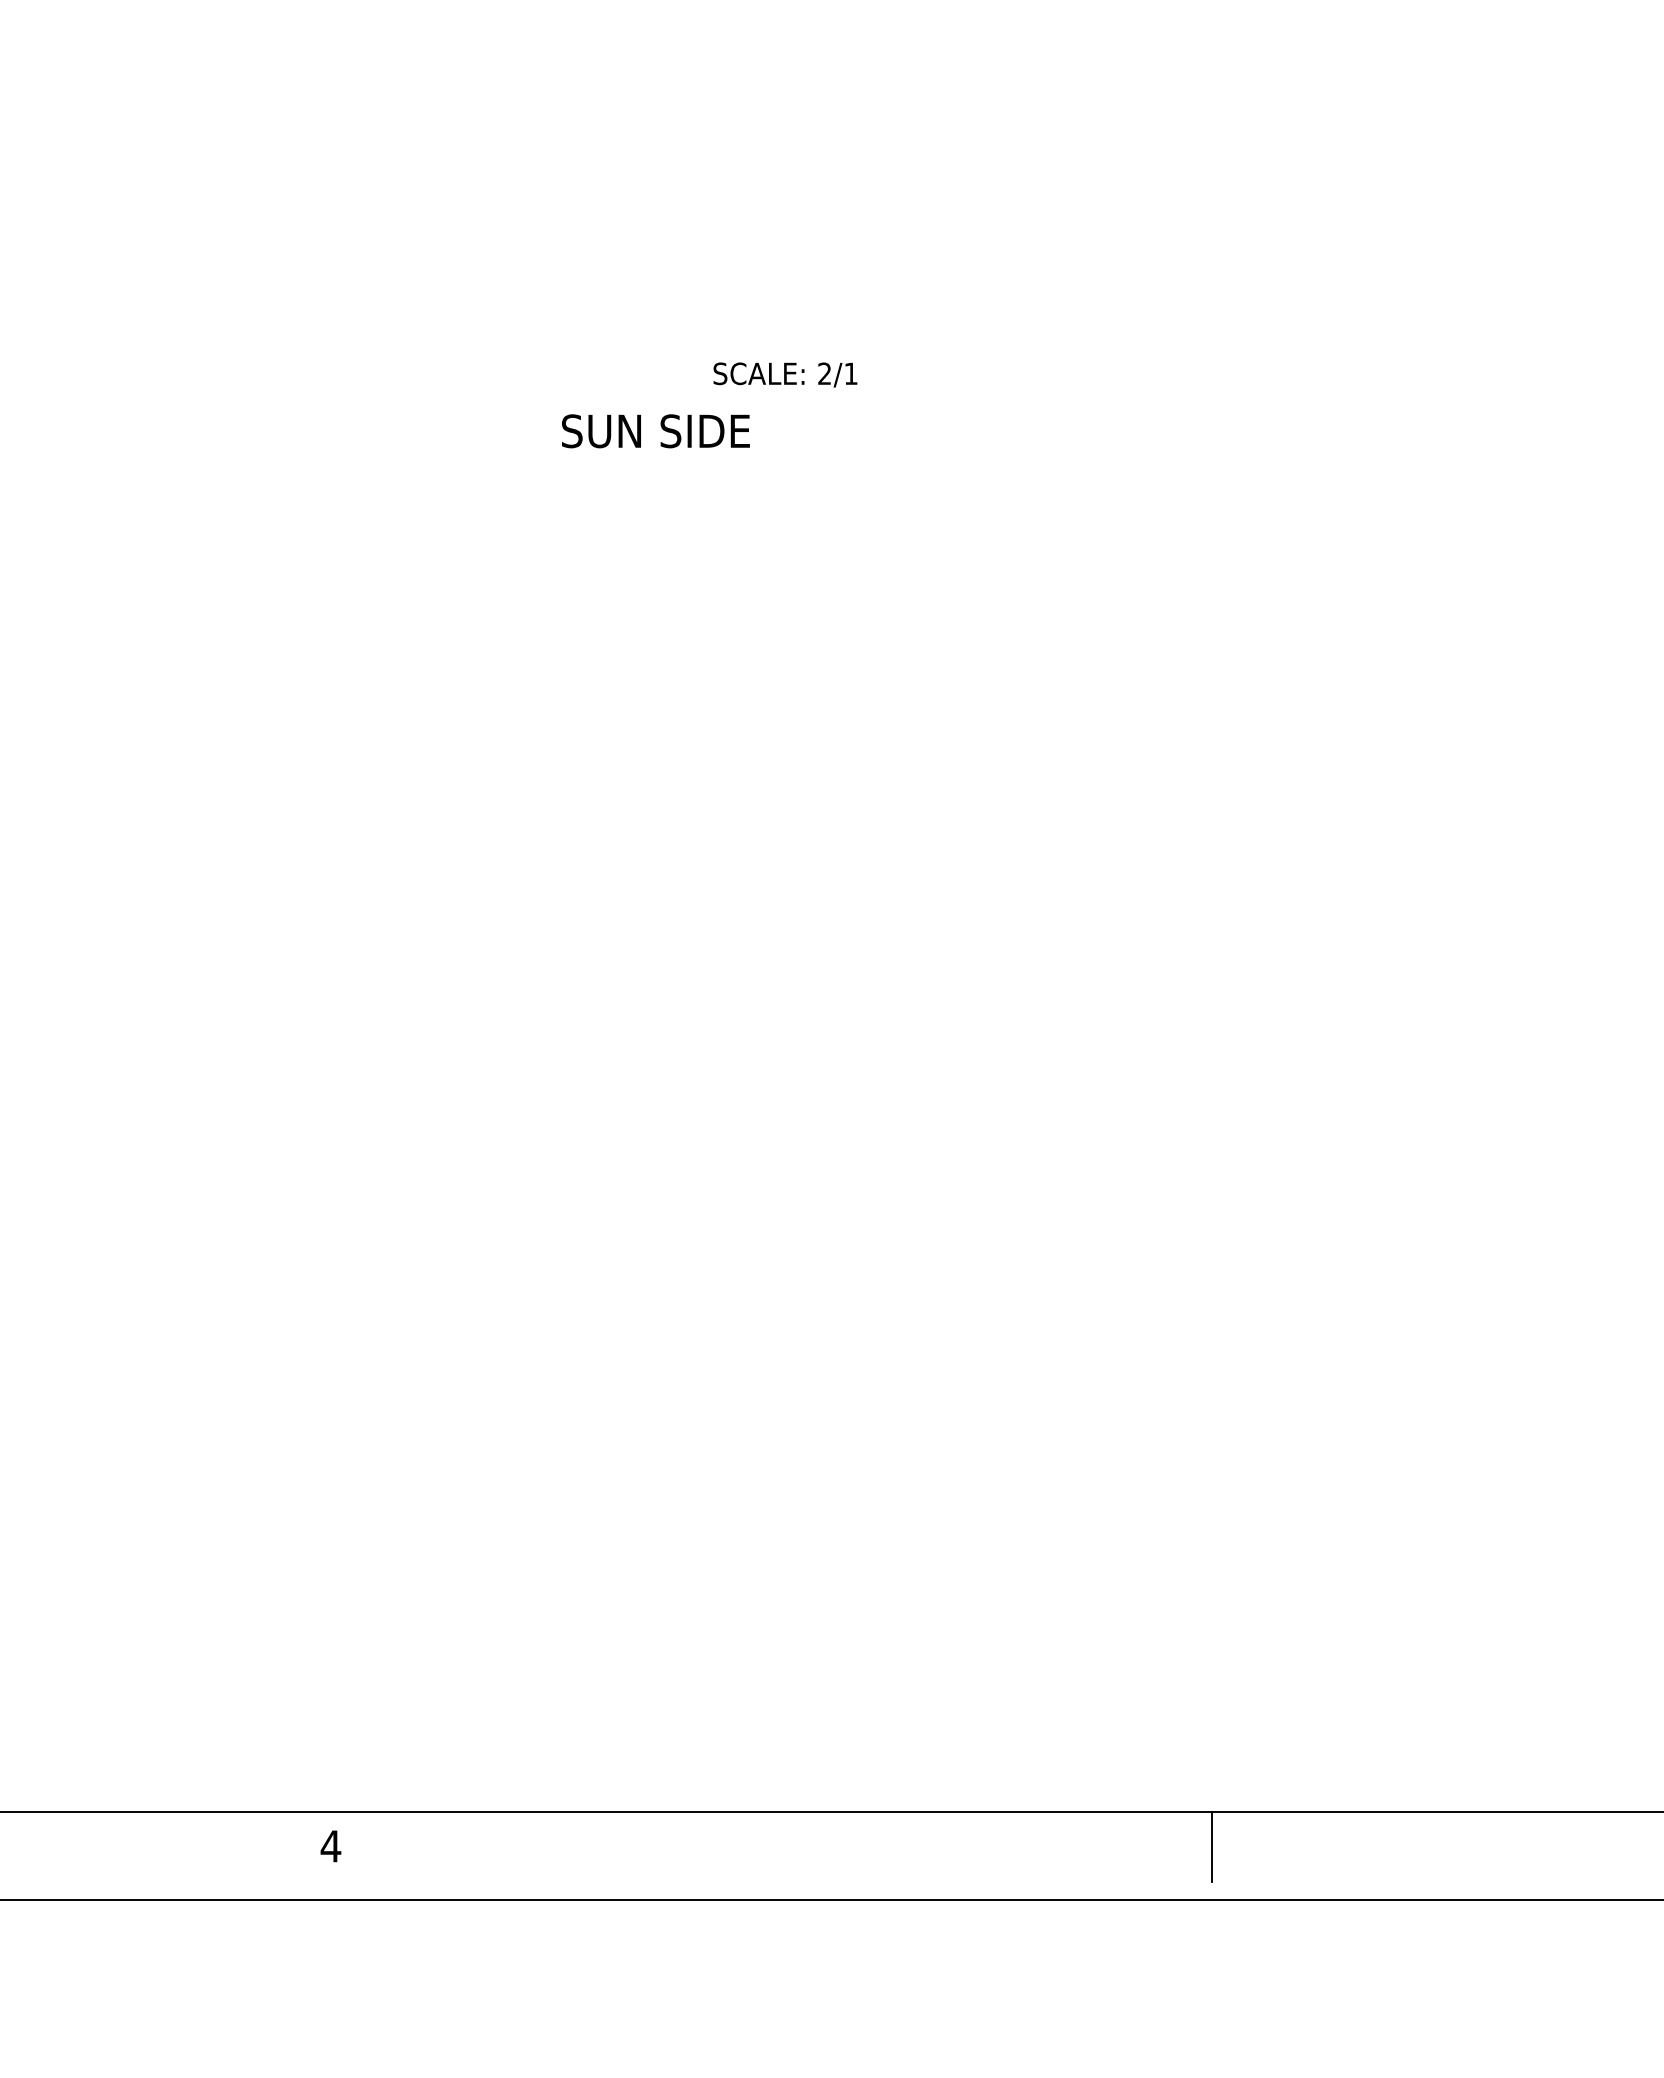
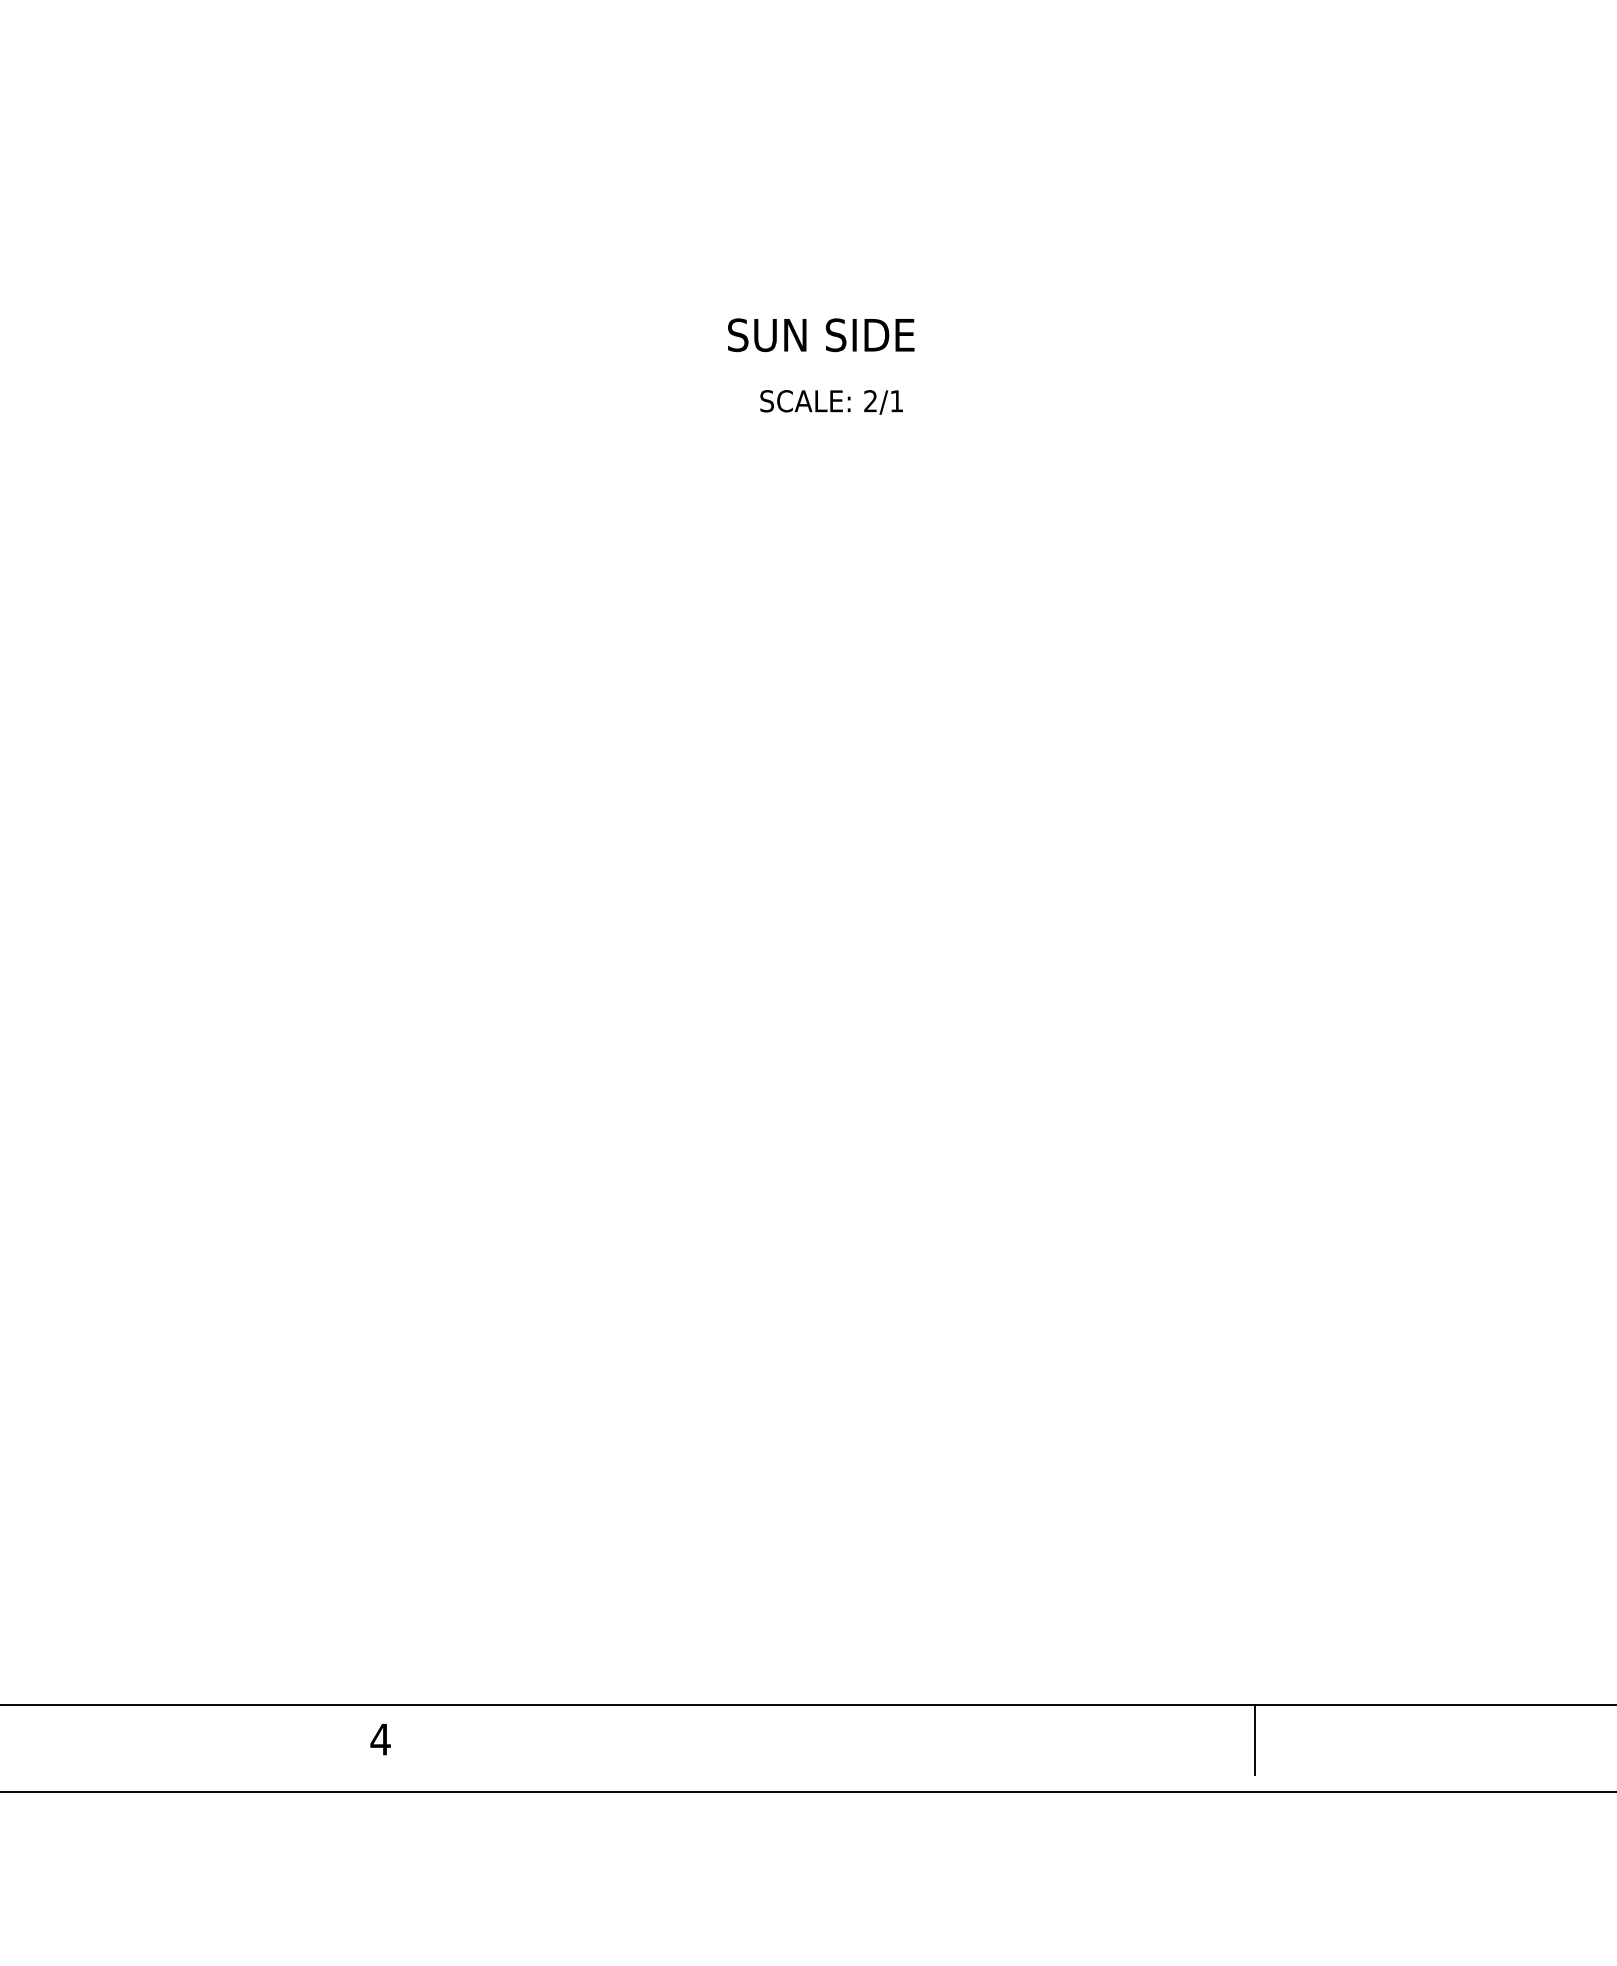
text: (785, 374) -> (831, 401), moved
text: (655, 431) -> (820, 335), moved

